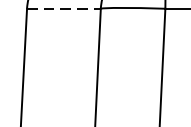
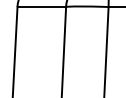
line: (64, 9) -> (42, 7), dashed -> solid

